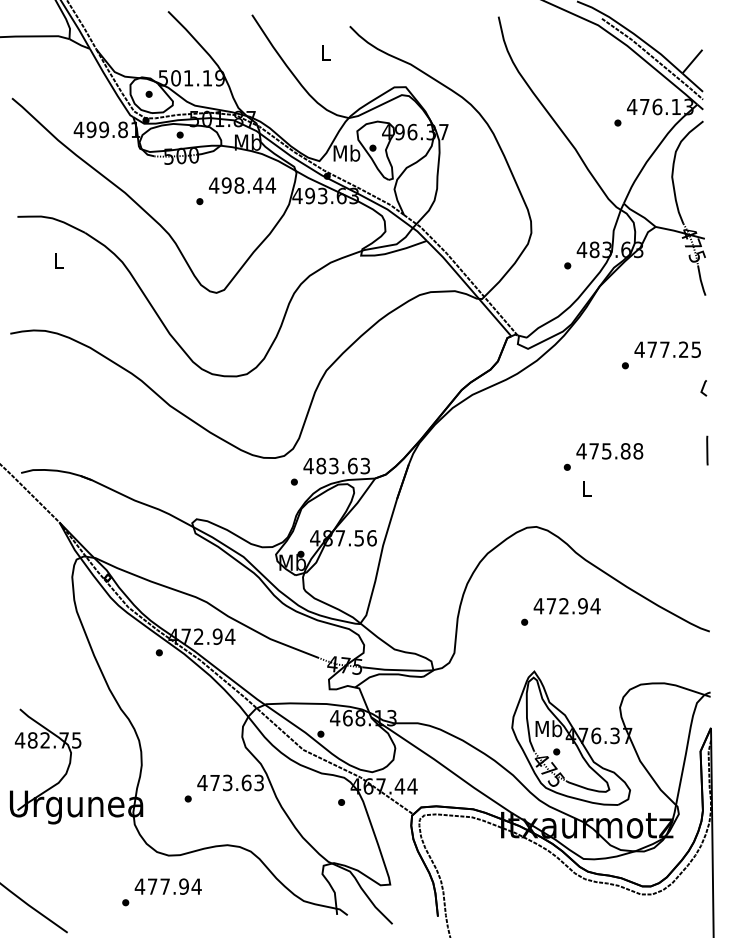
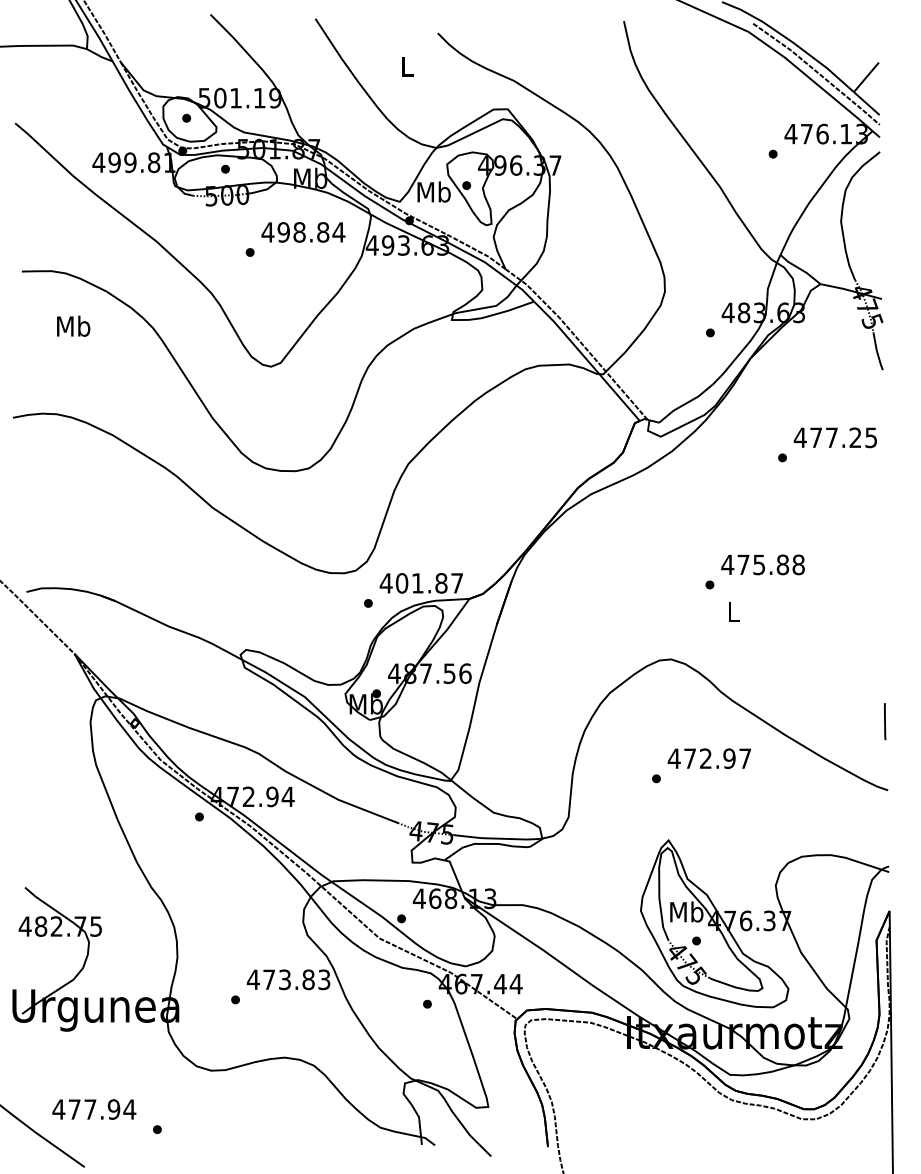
text: (258, 185) -> (323, 232), 498.44 -> 498.84
text: (58, 260) -> (73, 326), L -> Mb
line: (703, 388) -> (880, 486), removed
line: (707, 450) -> (885, 721), moved
text: (343, 465) -> (429, 582), 483.63 -> 401.87
text: (595, 606) -> (745, 759), 472.94 -> 472.97
text: (246, 782) -> (308, 979), 473.63 -> 473.83
text: (167, 886) -> (93, 1109), moved

